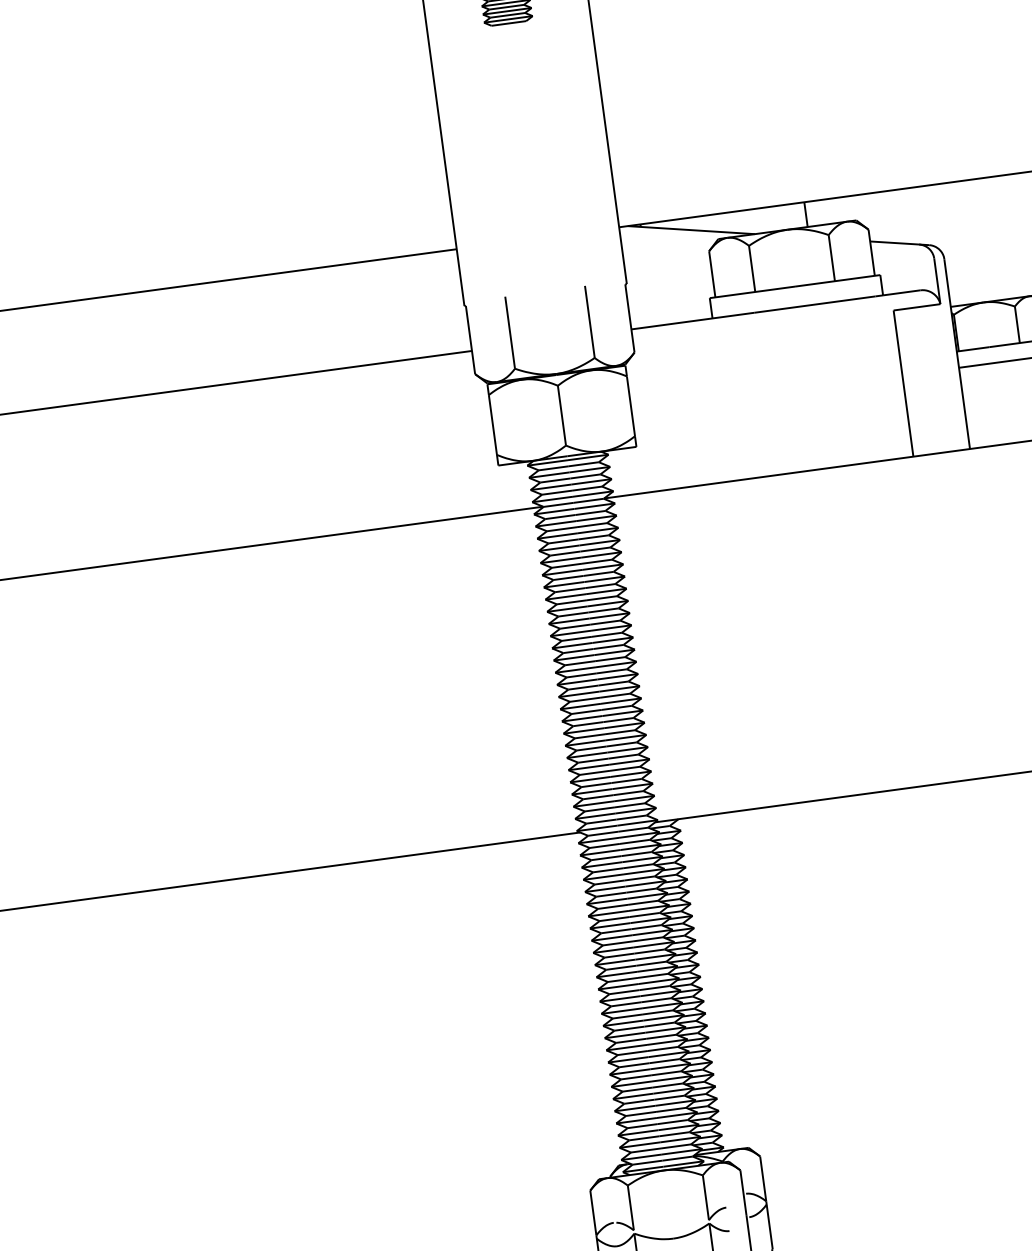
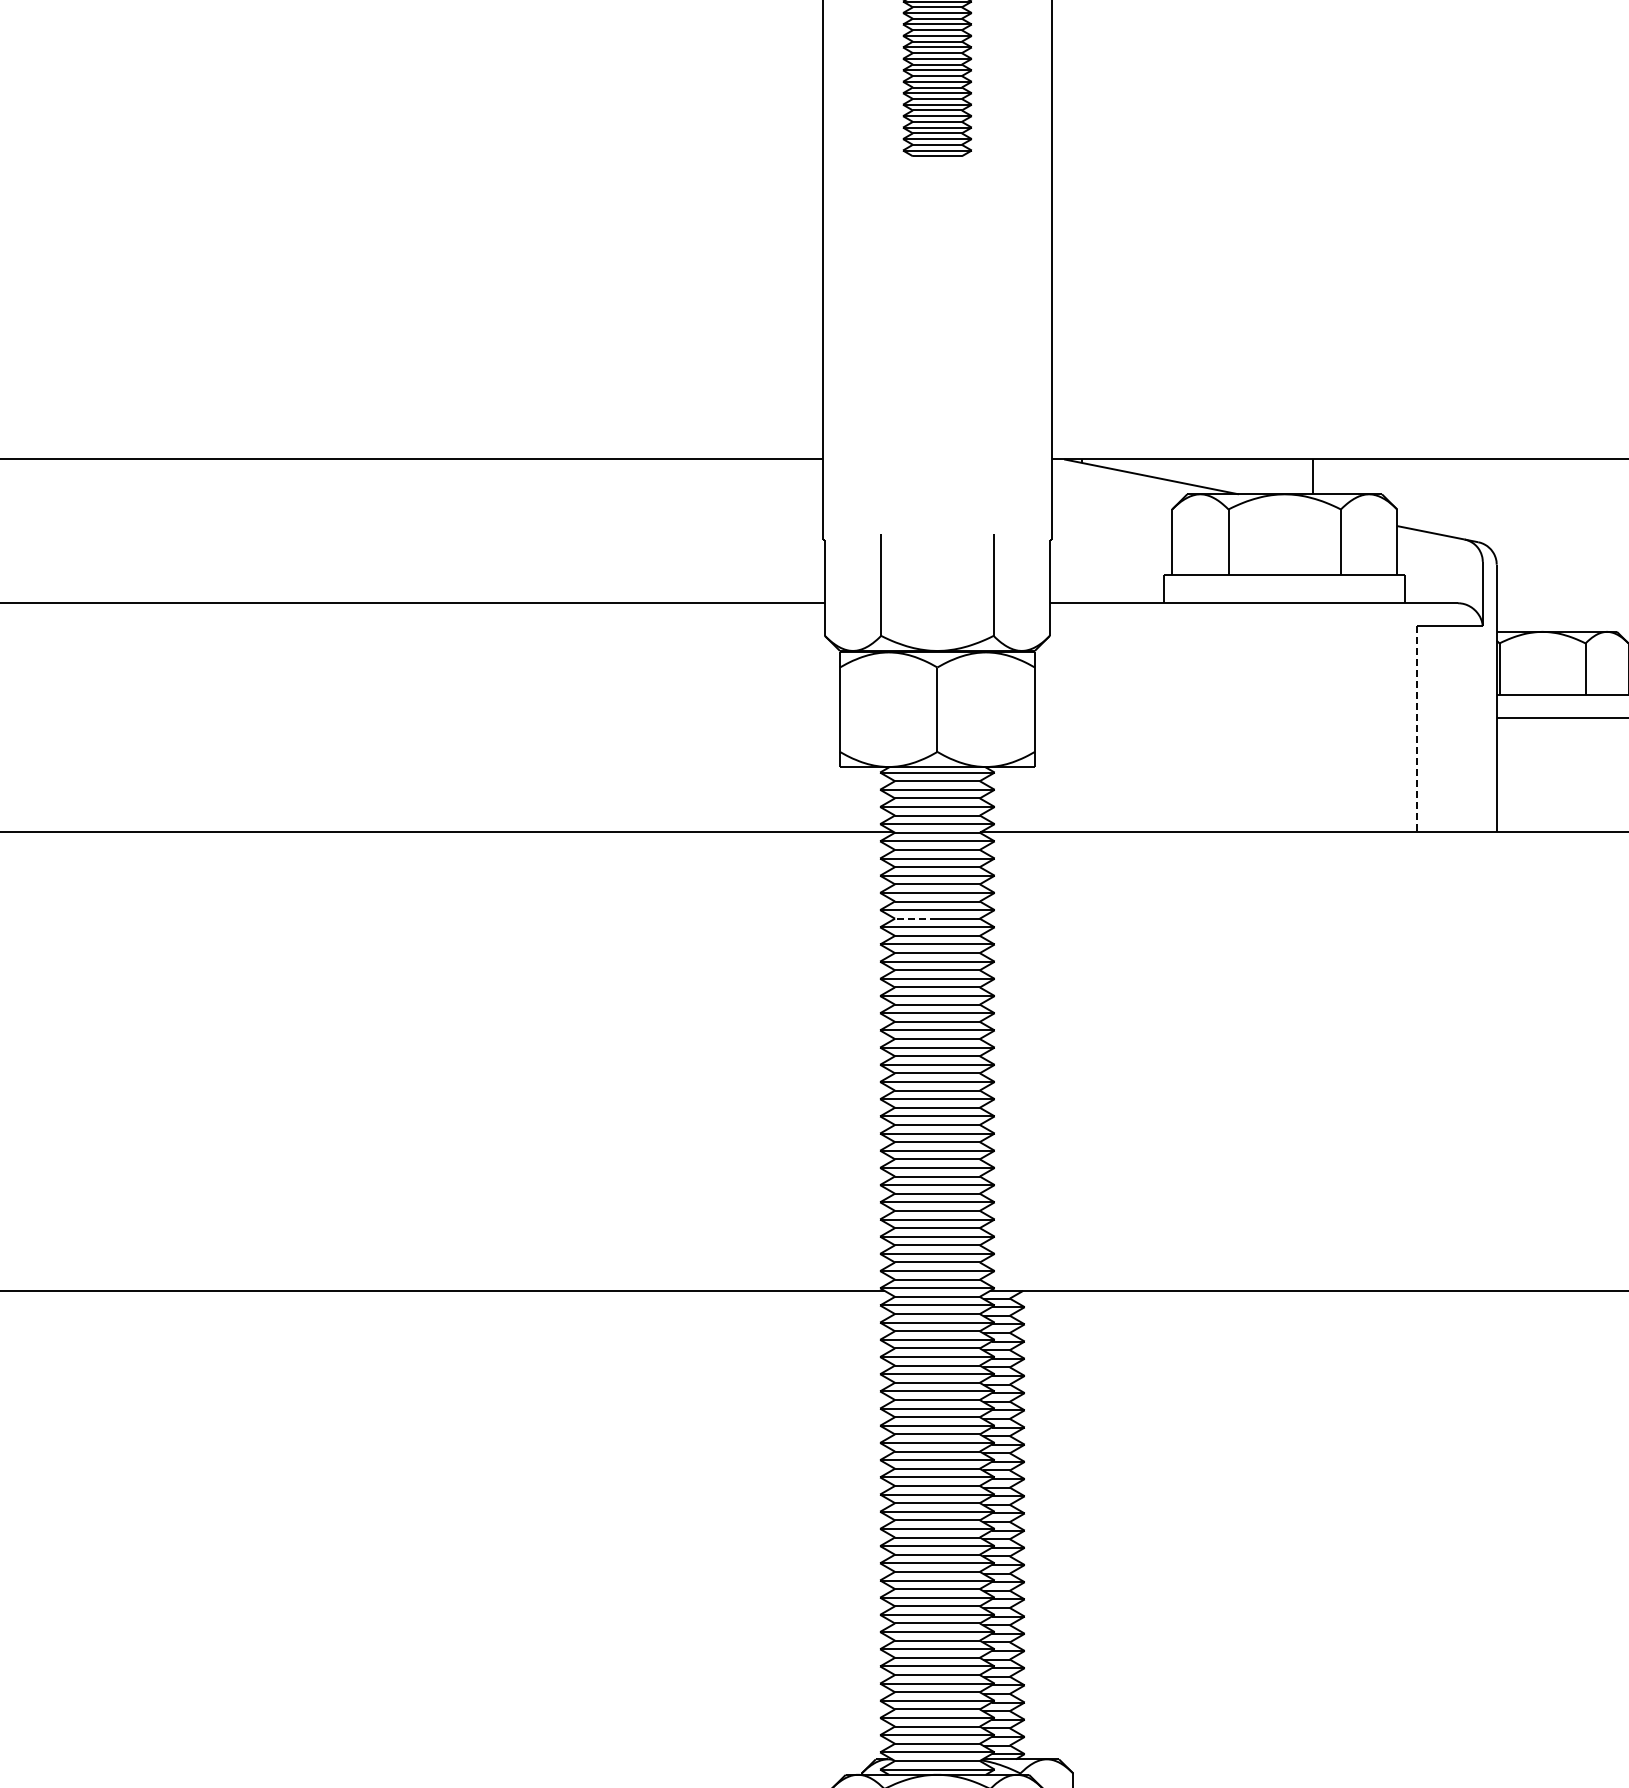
line: (903, 383) -> (1416, 729), solid -> dashed
line: (566, 565) -> (915, 918), solid -> dashed

